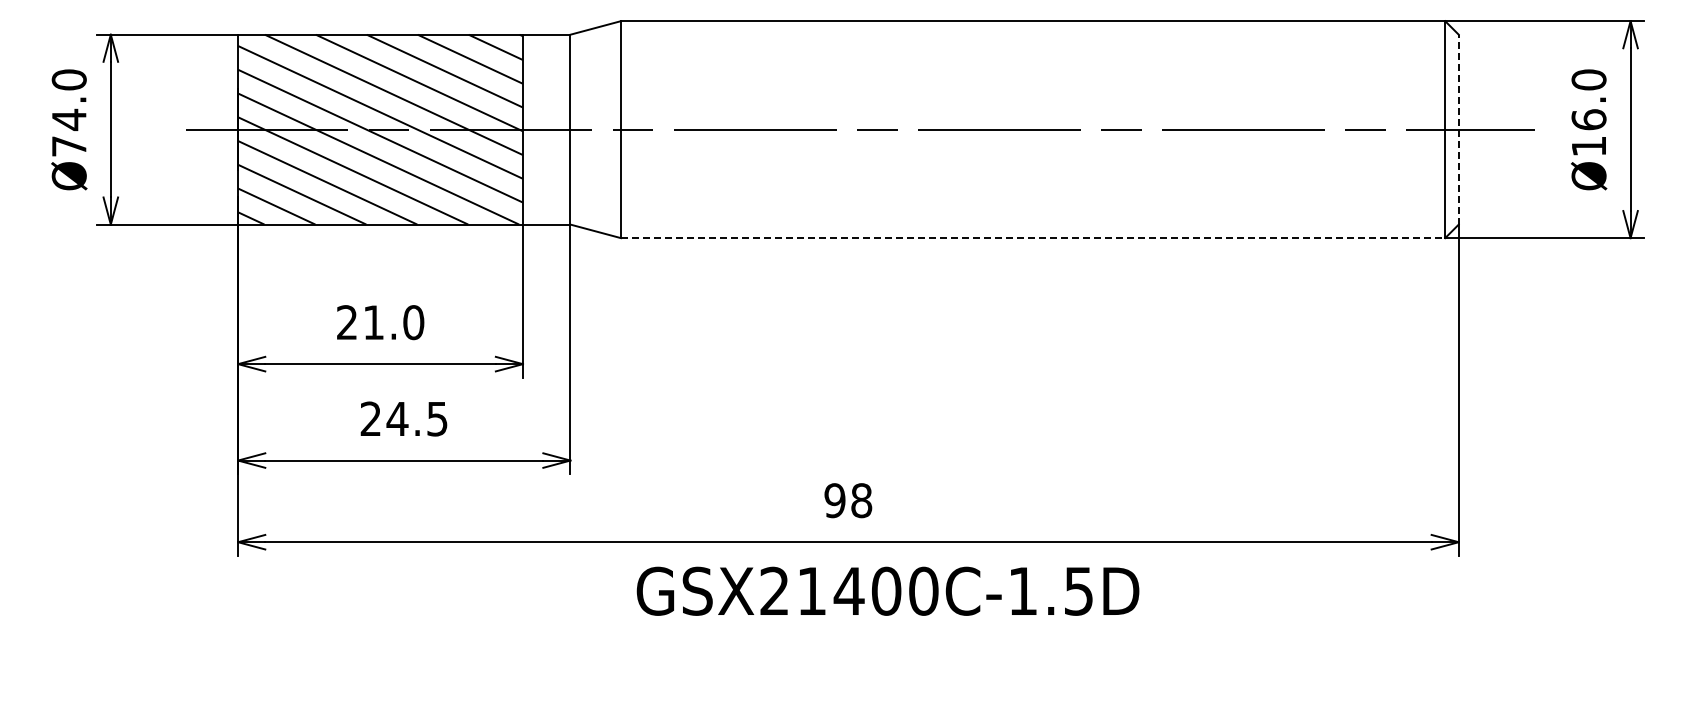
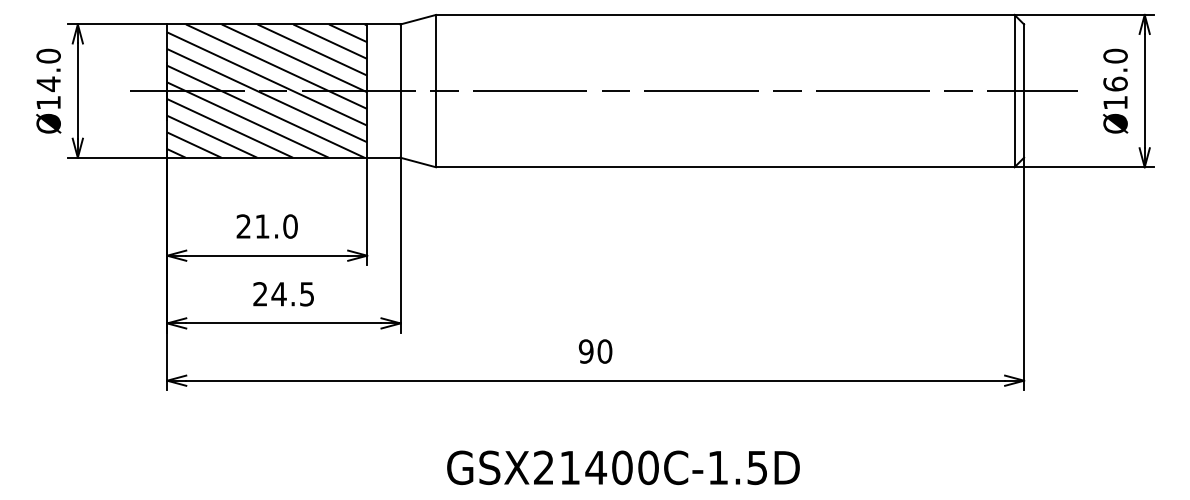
line: (1458, 129) -> (1023, 90), dashed -> solid
text: (69, 146) -> (48, 102), Ø74.0 -> Ø14.0
line: (1033, 238) -> (725, 167), dashed -> solid
text: (861, 500) -> (604, 351), 98 -> 90
text: (887, 590) -> (623, 467), moved

